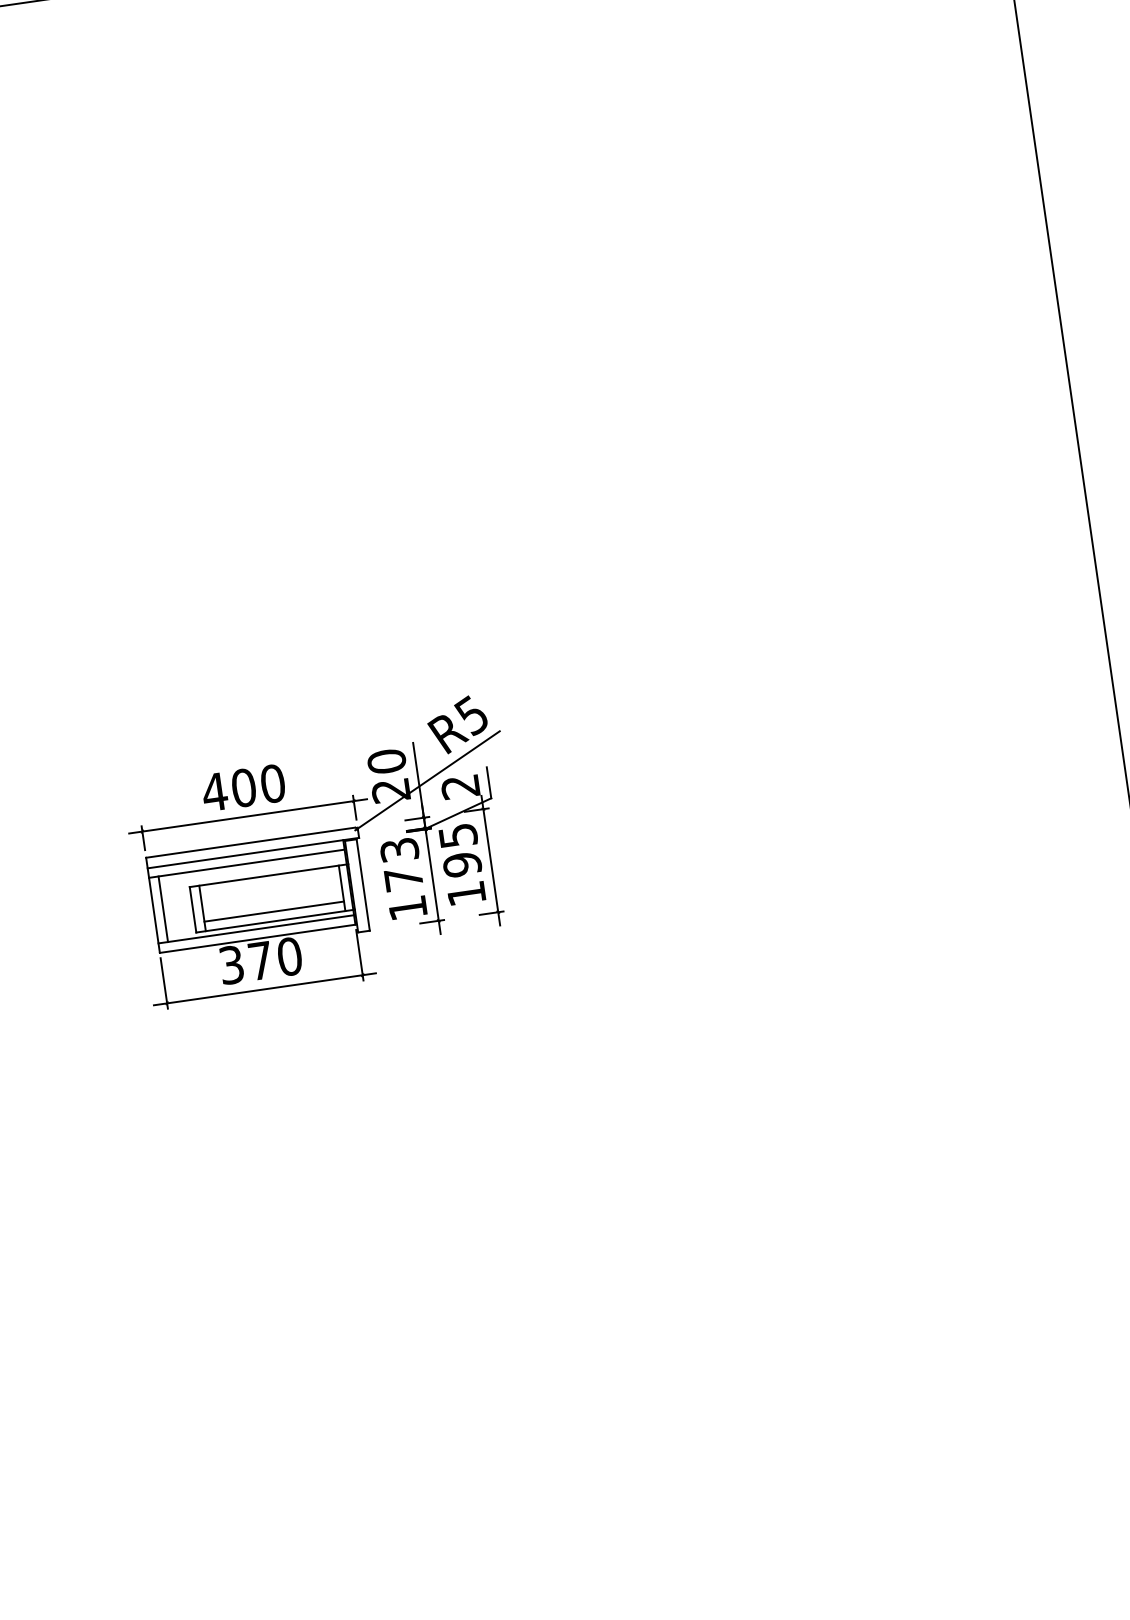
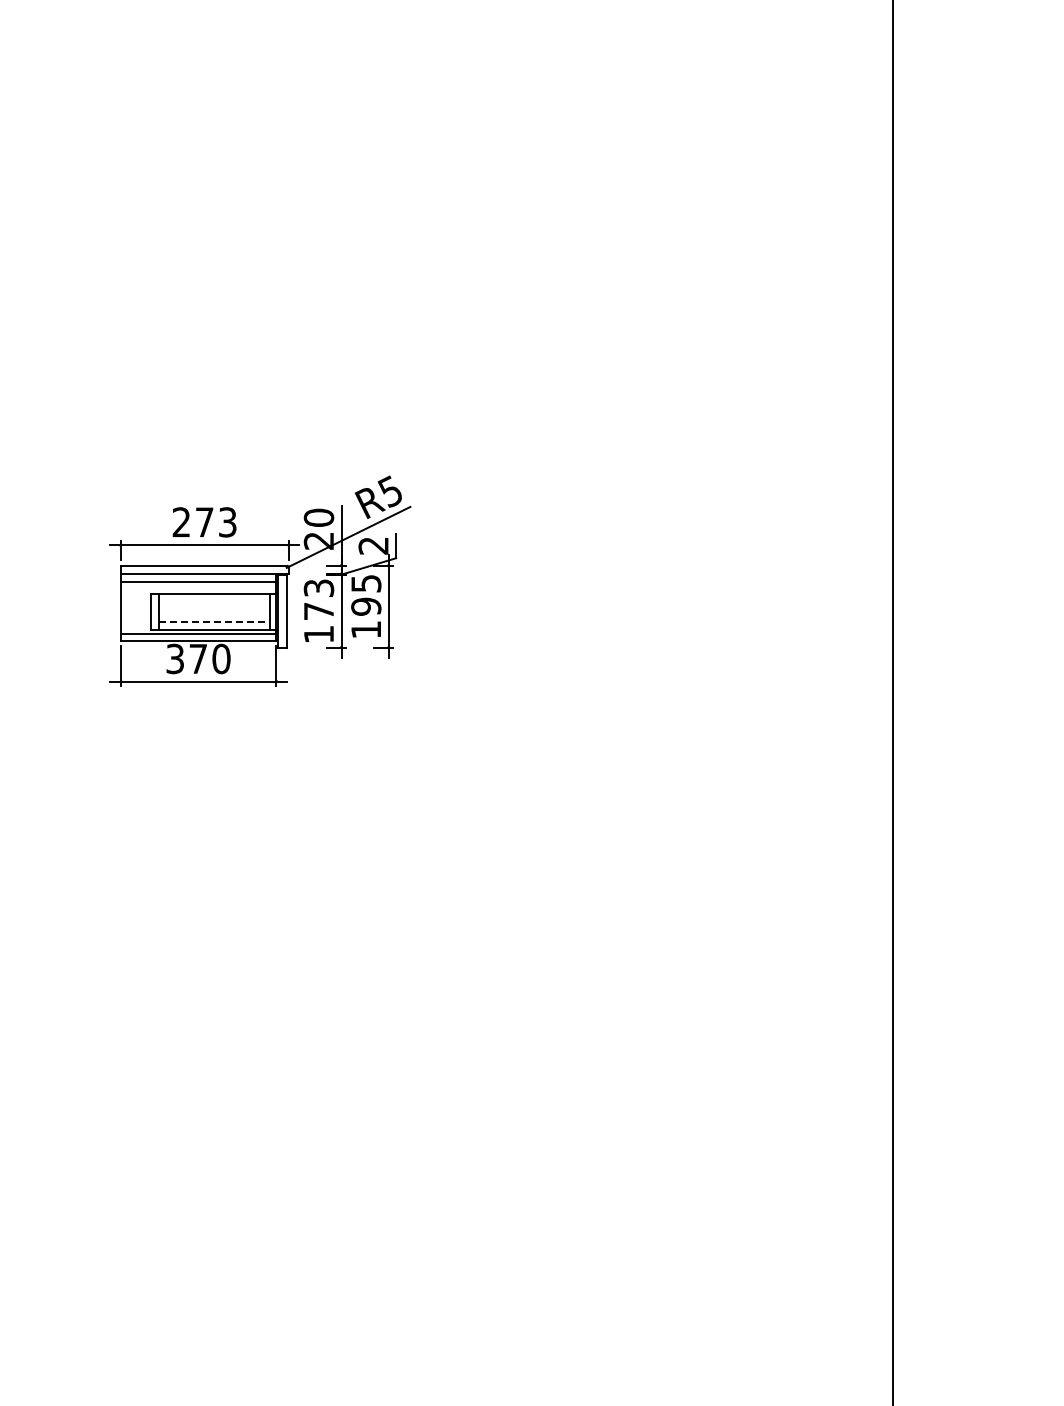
text: (243, 788) -> (204, 522), 400 -> 273
line: (163, 908) -> (128, 607), removed
line: (274, 912) -> (214, 622), solid -> dashed

